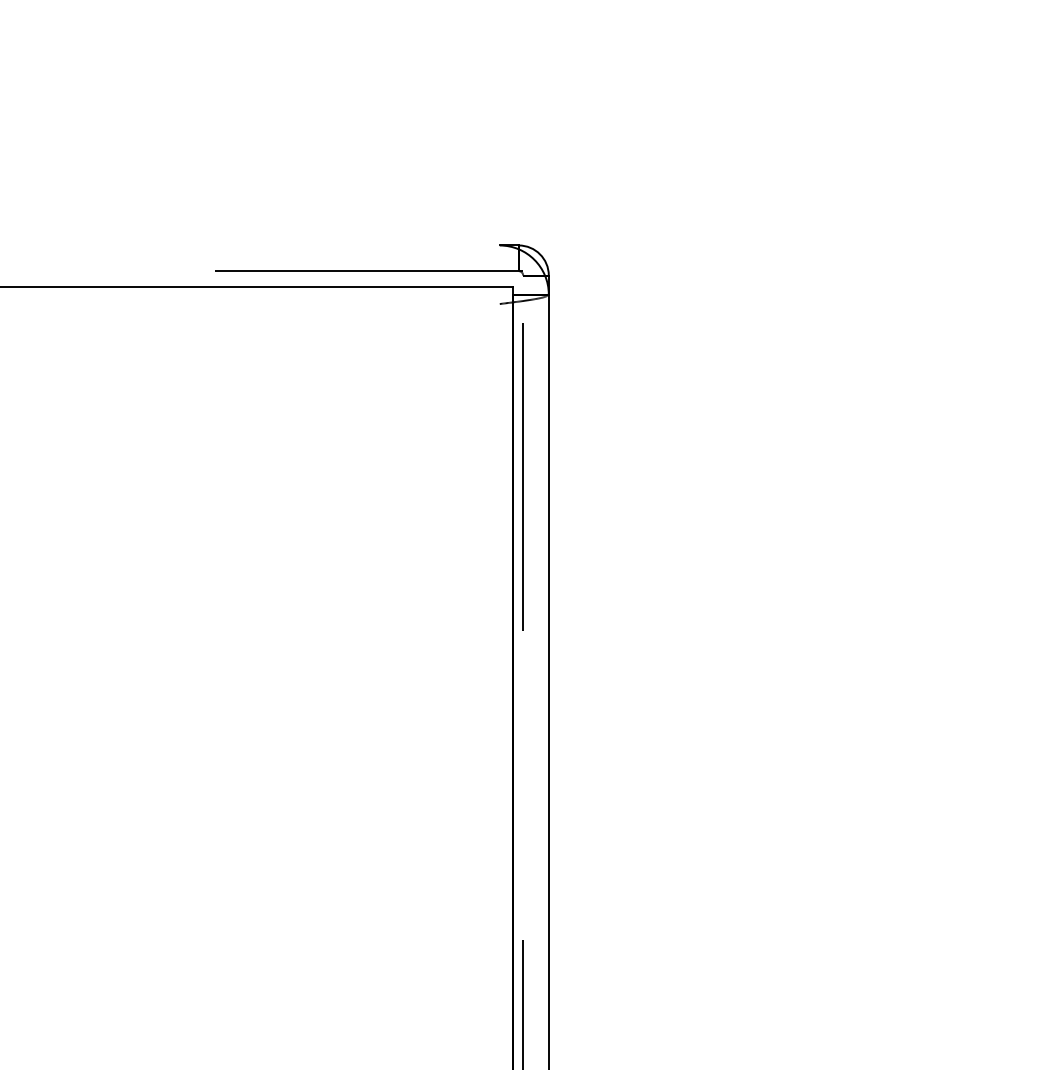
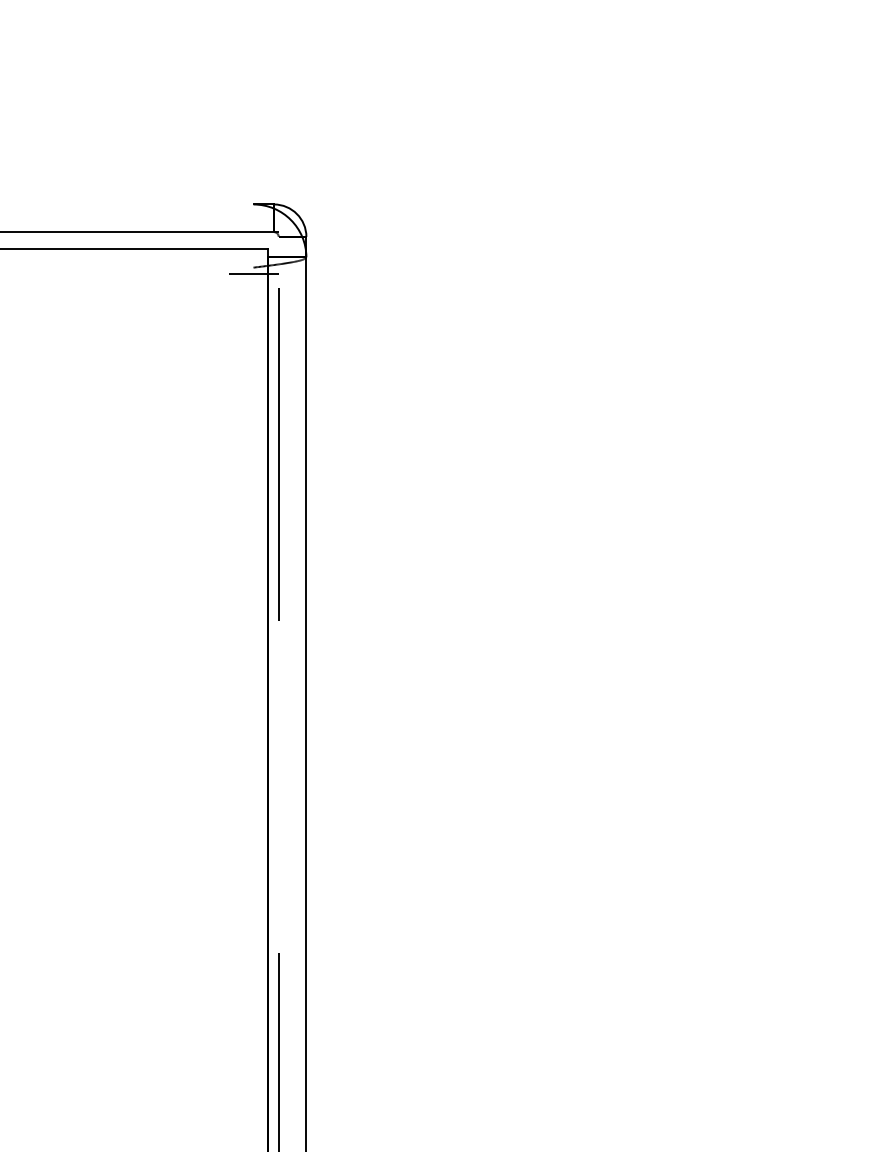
line: (500, 309) -> (254, 273), added

